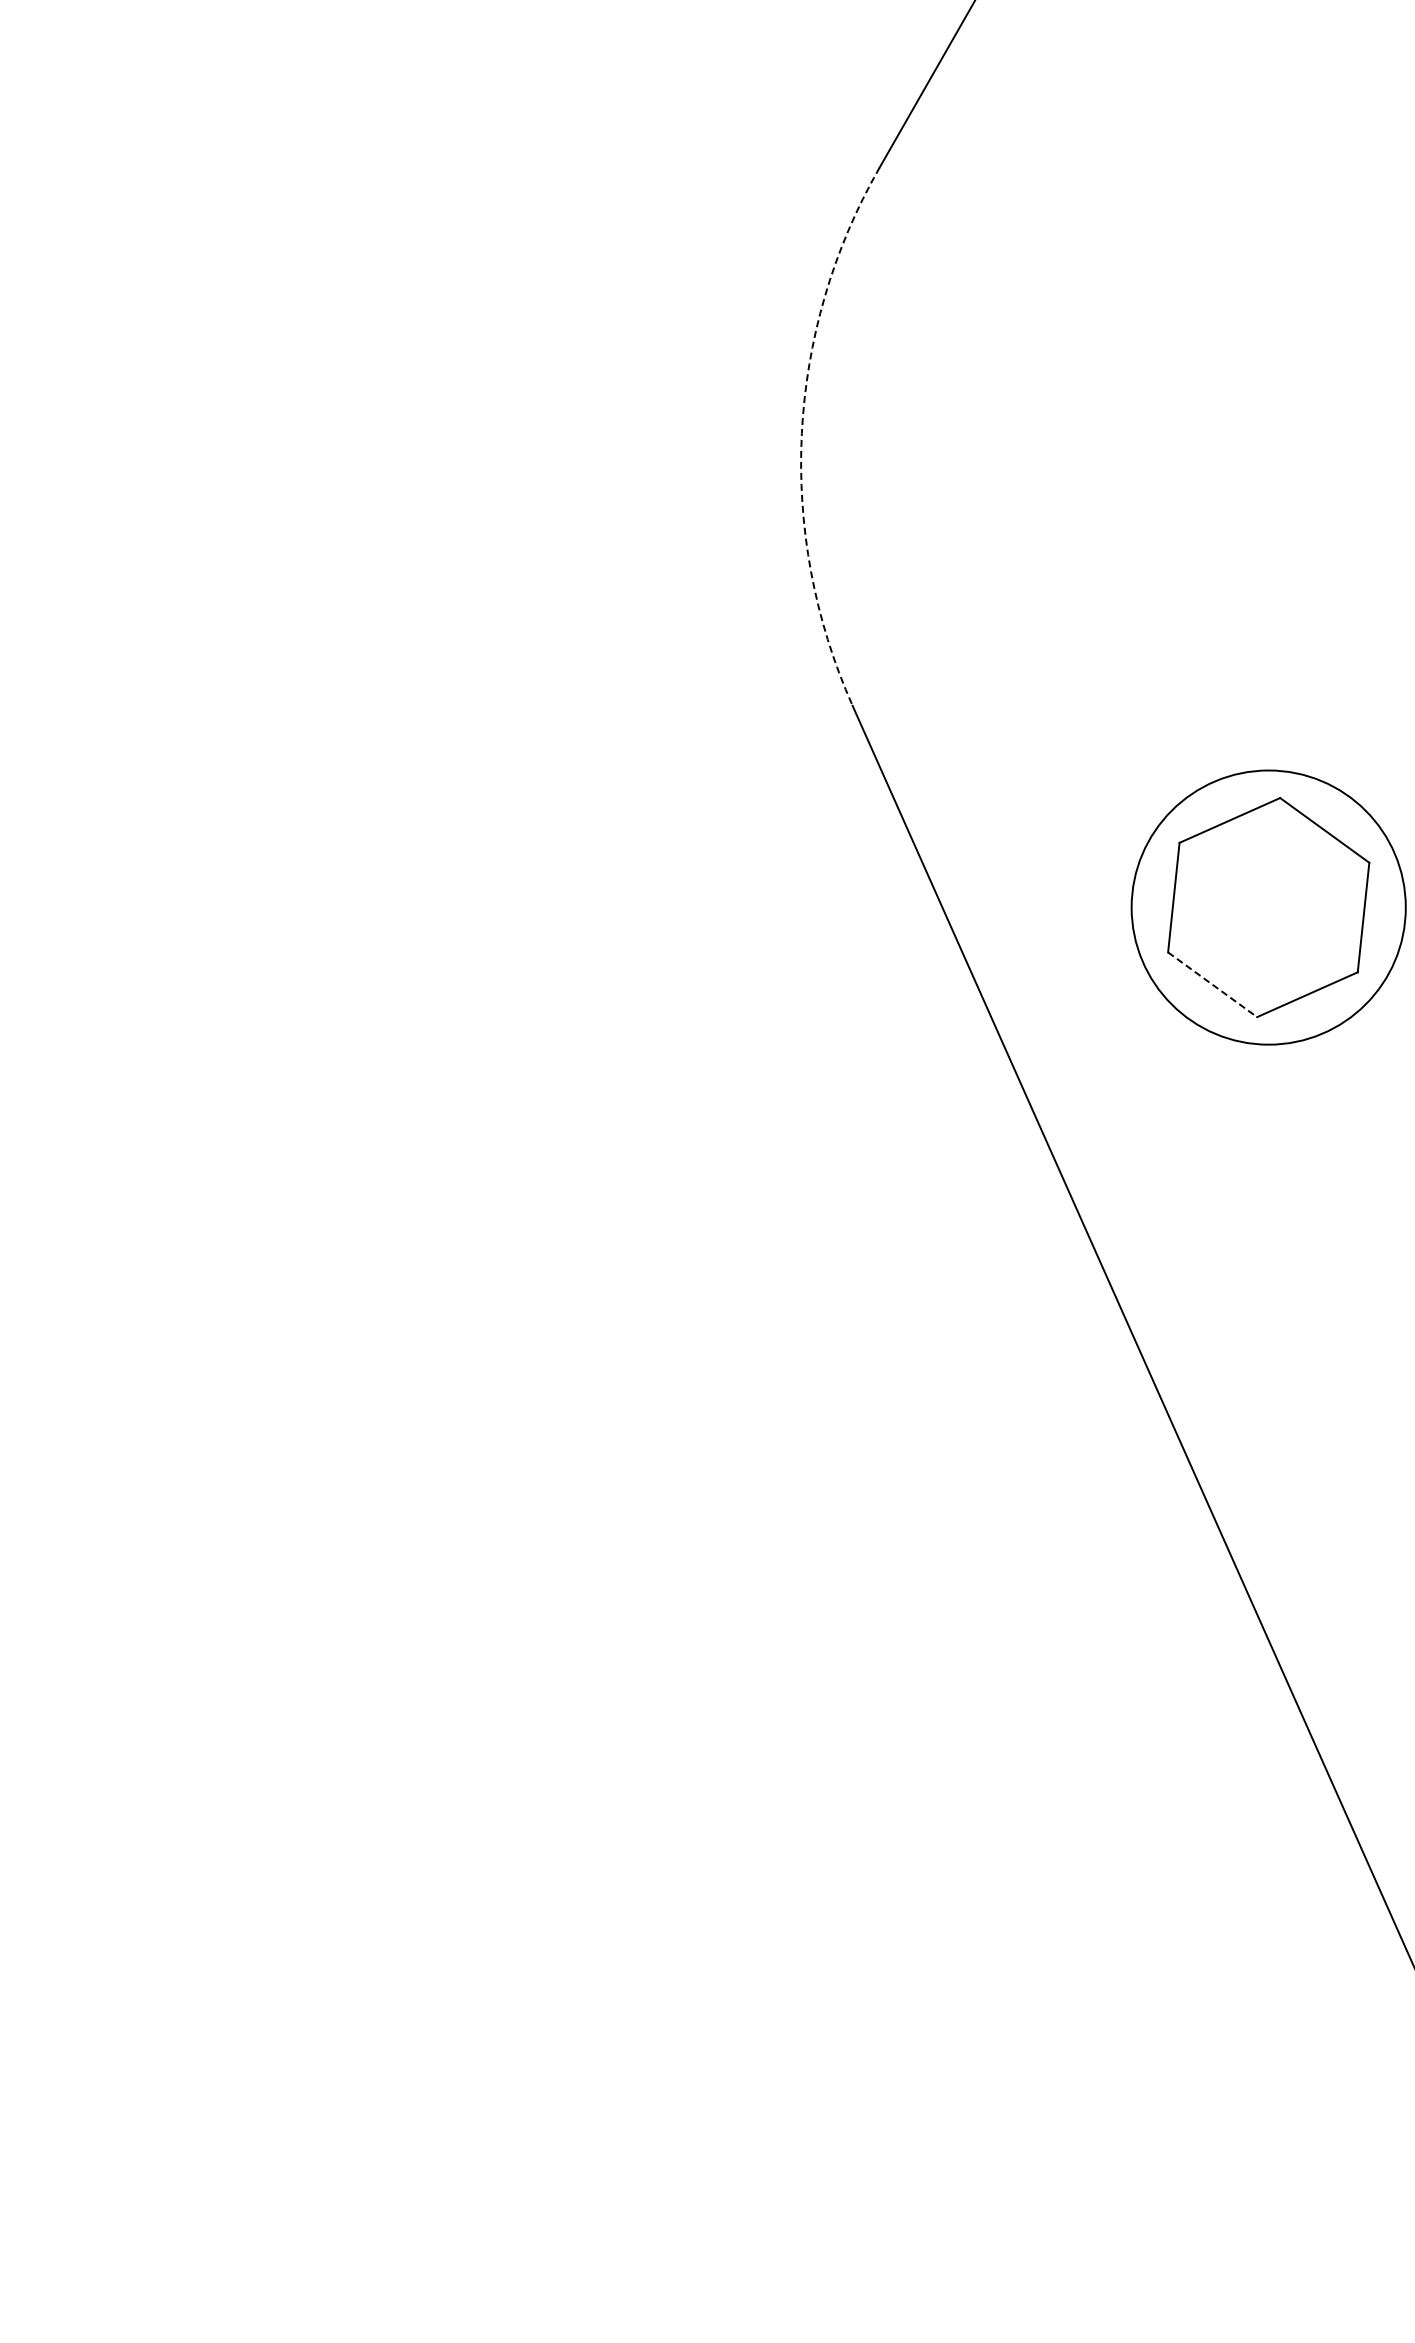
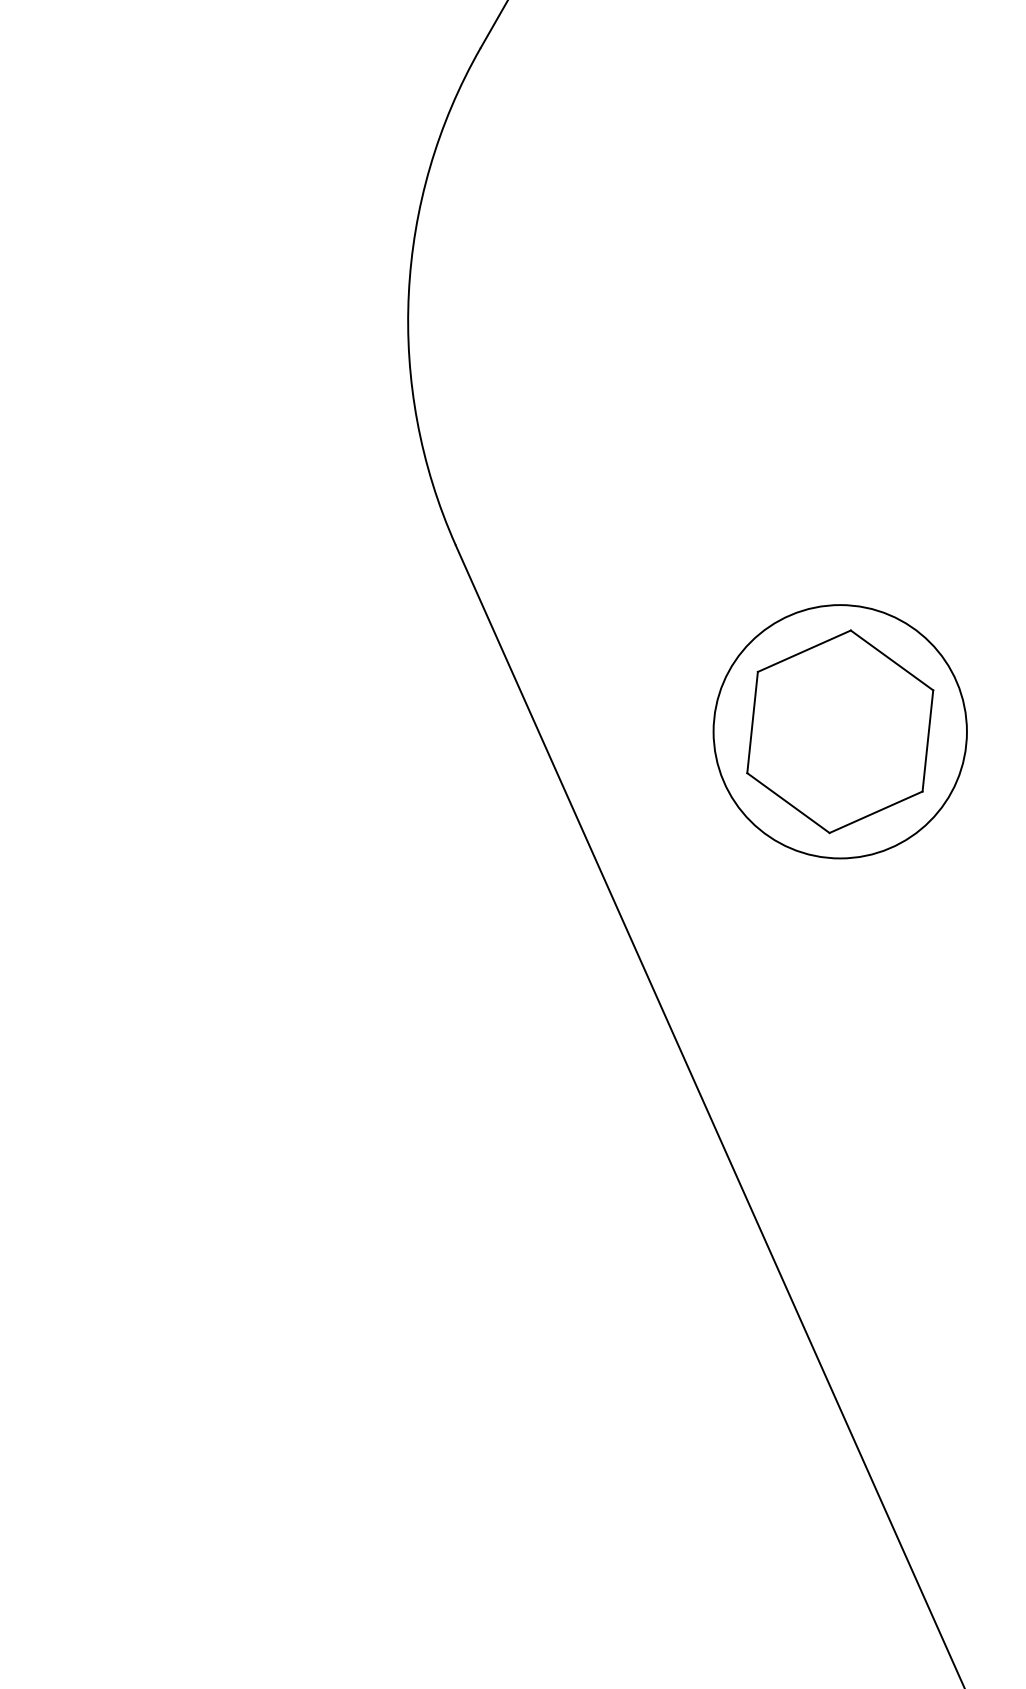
arc: (801, 433) -> (408, 293), dashed -> solid
line: (1213, 985) -> (789, 803), dashed -> solid

